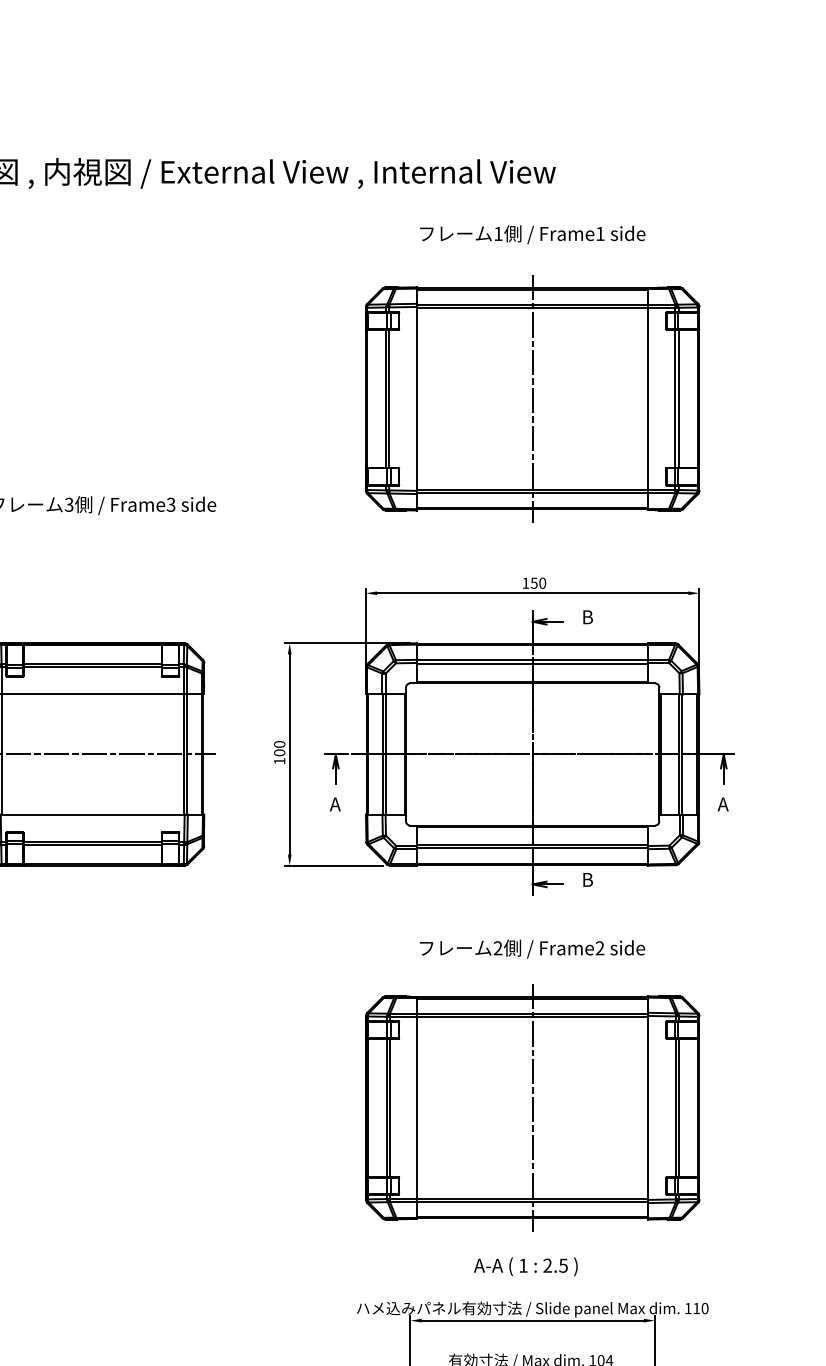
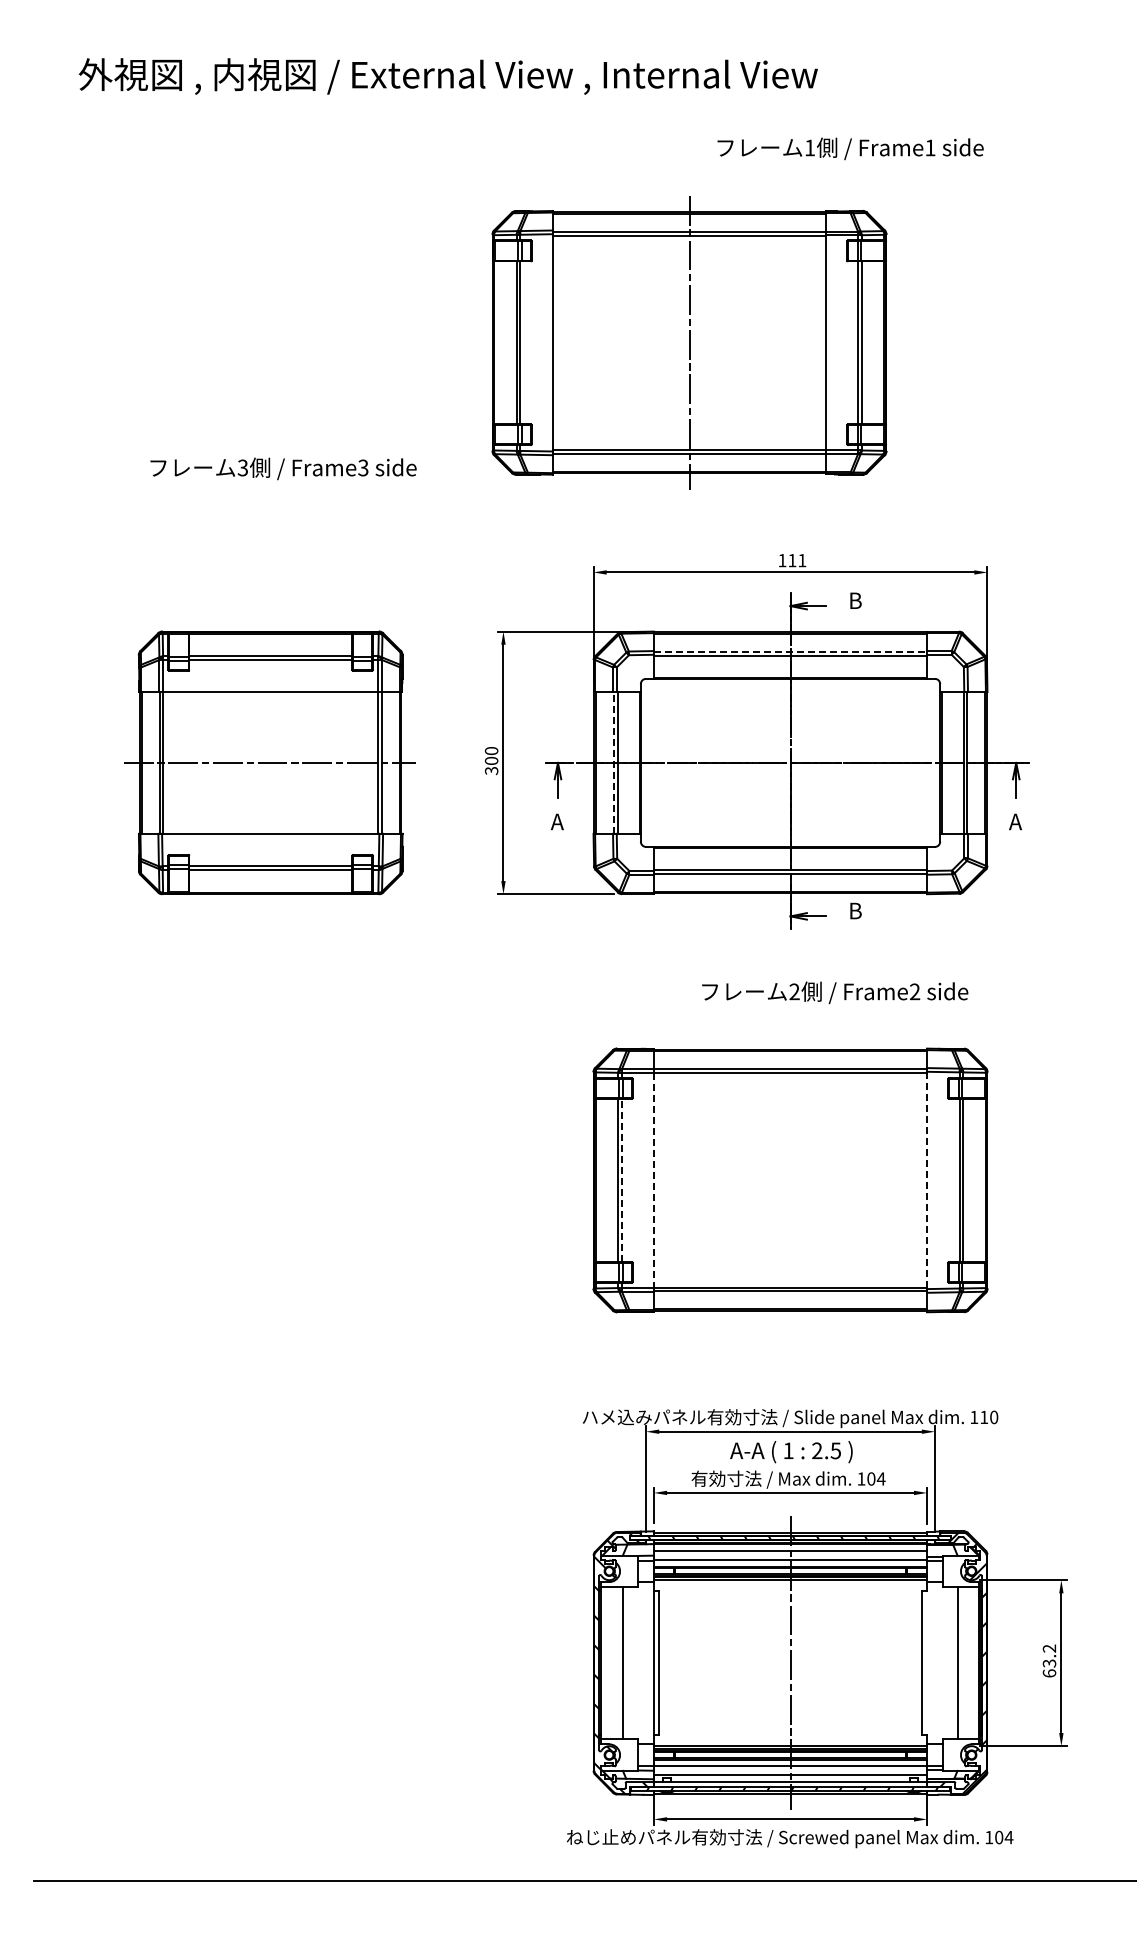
text: (532, 234) -> (850, 148), moved
part: (532, 398) -> (689, 342), moved
text: (538, 583) -> (797, 560), 150 -> 111
line: (532, 660) -> (790, 651), solid -> dashed
line: (382, 754) -> (613, 762), solid -> dashed
text: (279, 761) -> (491, 771), 100 -> 300
text: (532, 948) -> (835, 992), moved
line: (390, 1107) -> (622, 1179), solid -> dashed
line: (416, 1107) -> (653, 1180), solid -> dashed
line: (532, 1107) -> (790, 1180), removed
line: (648, 1107) -> (927, 1180), solid -> dashed
text: (525, 1267) -> (791, 1452), moved

